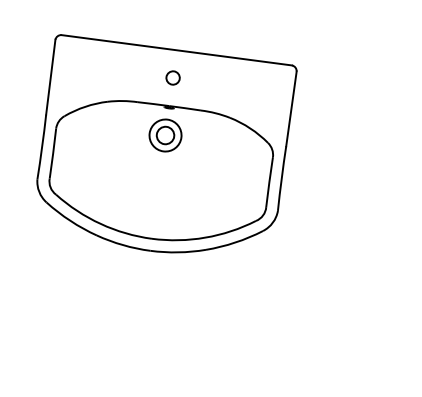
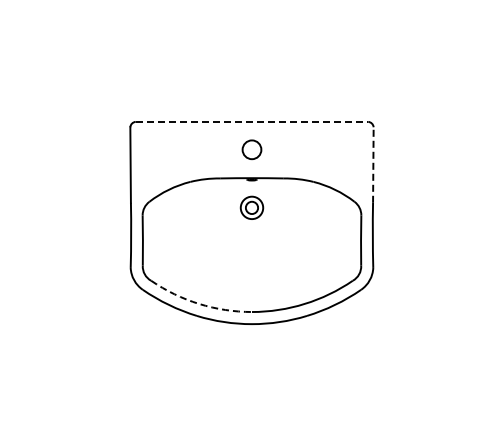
line: (177, 49) -> (252, 121), solid -> dashed
circle: (172, 77) -> (251, 149), size x1.4
line: (291, 109) -> (373, 165), solid -> dashed
part: (165, 135) -> (251, 207), size x0.7
arc: (101, 223) -> (199, 303), solid -> dashed

